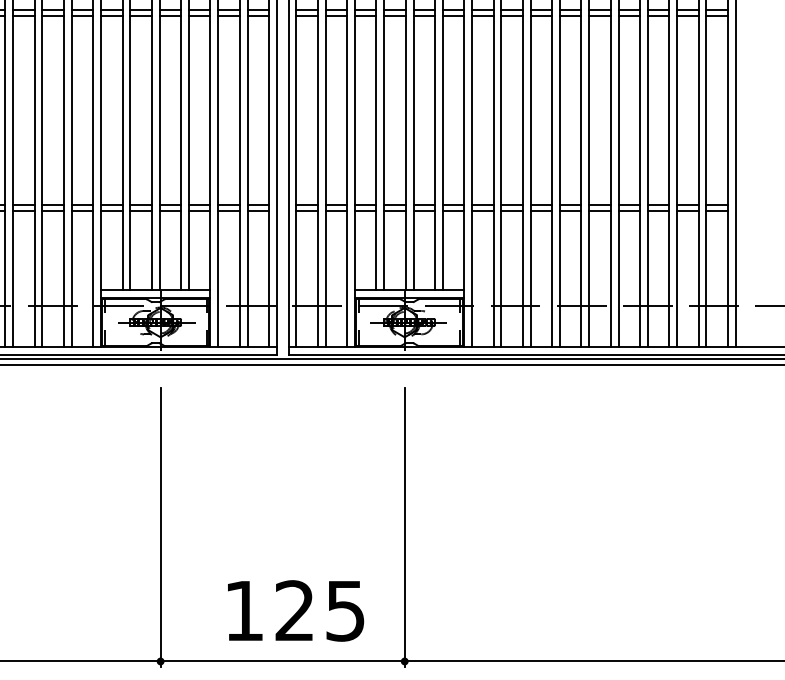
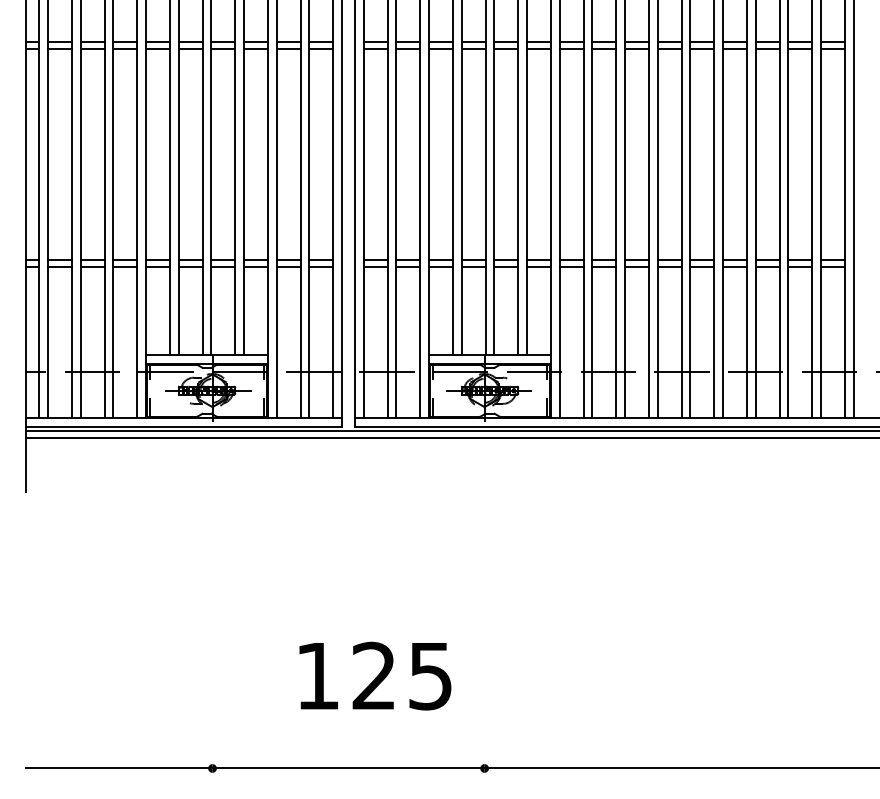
line: (160, 527) -> (212, 619), removed
line: (404, 527) -> (484, 619), removed
text: (296, 610) -> (375, 675), moved

